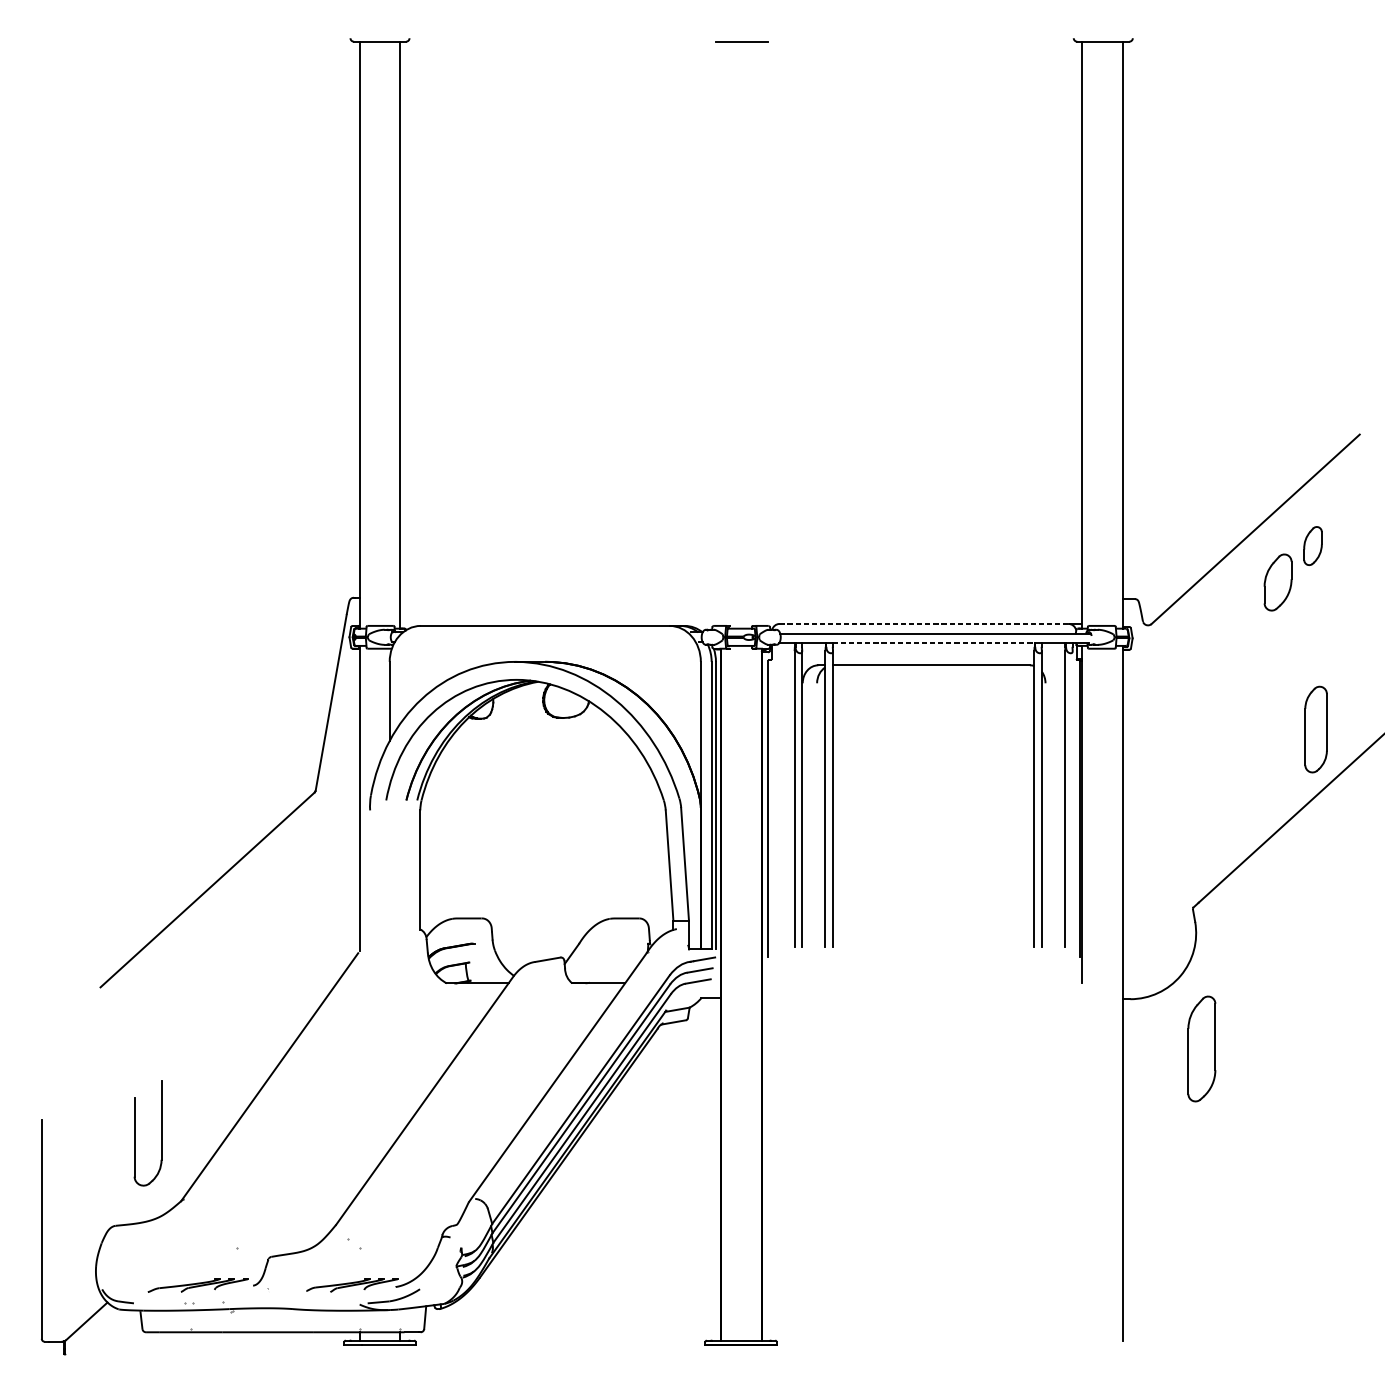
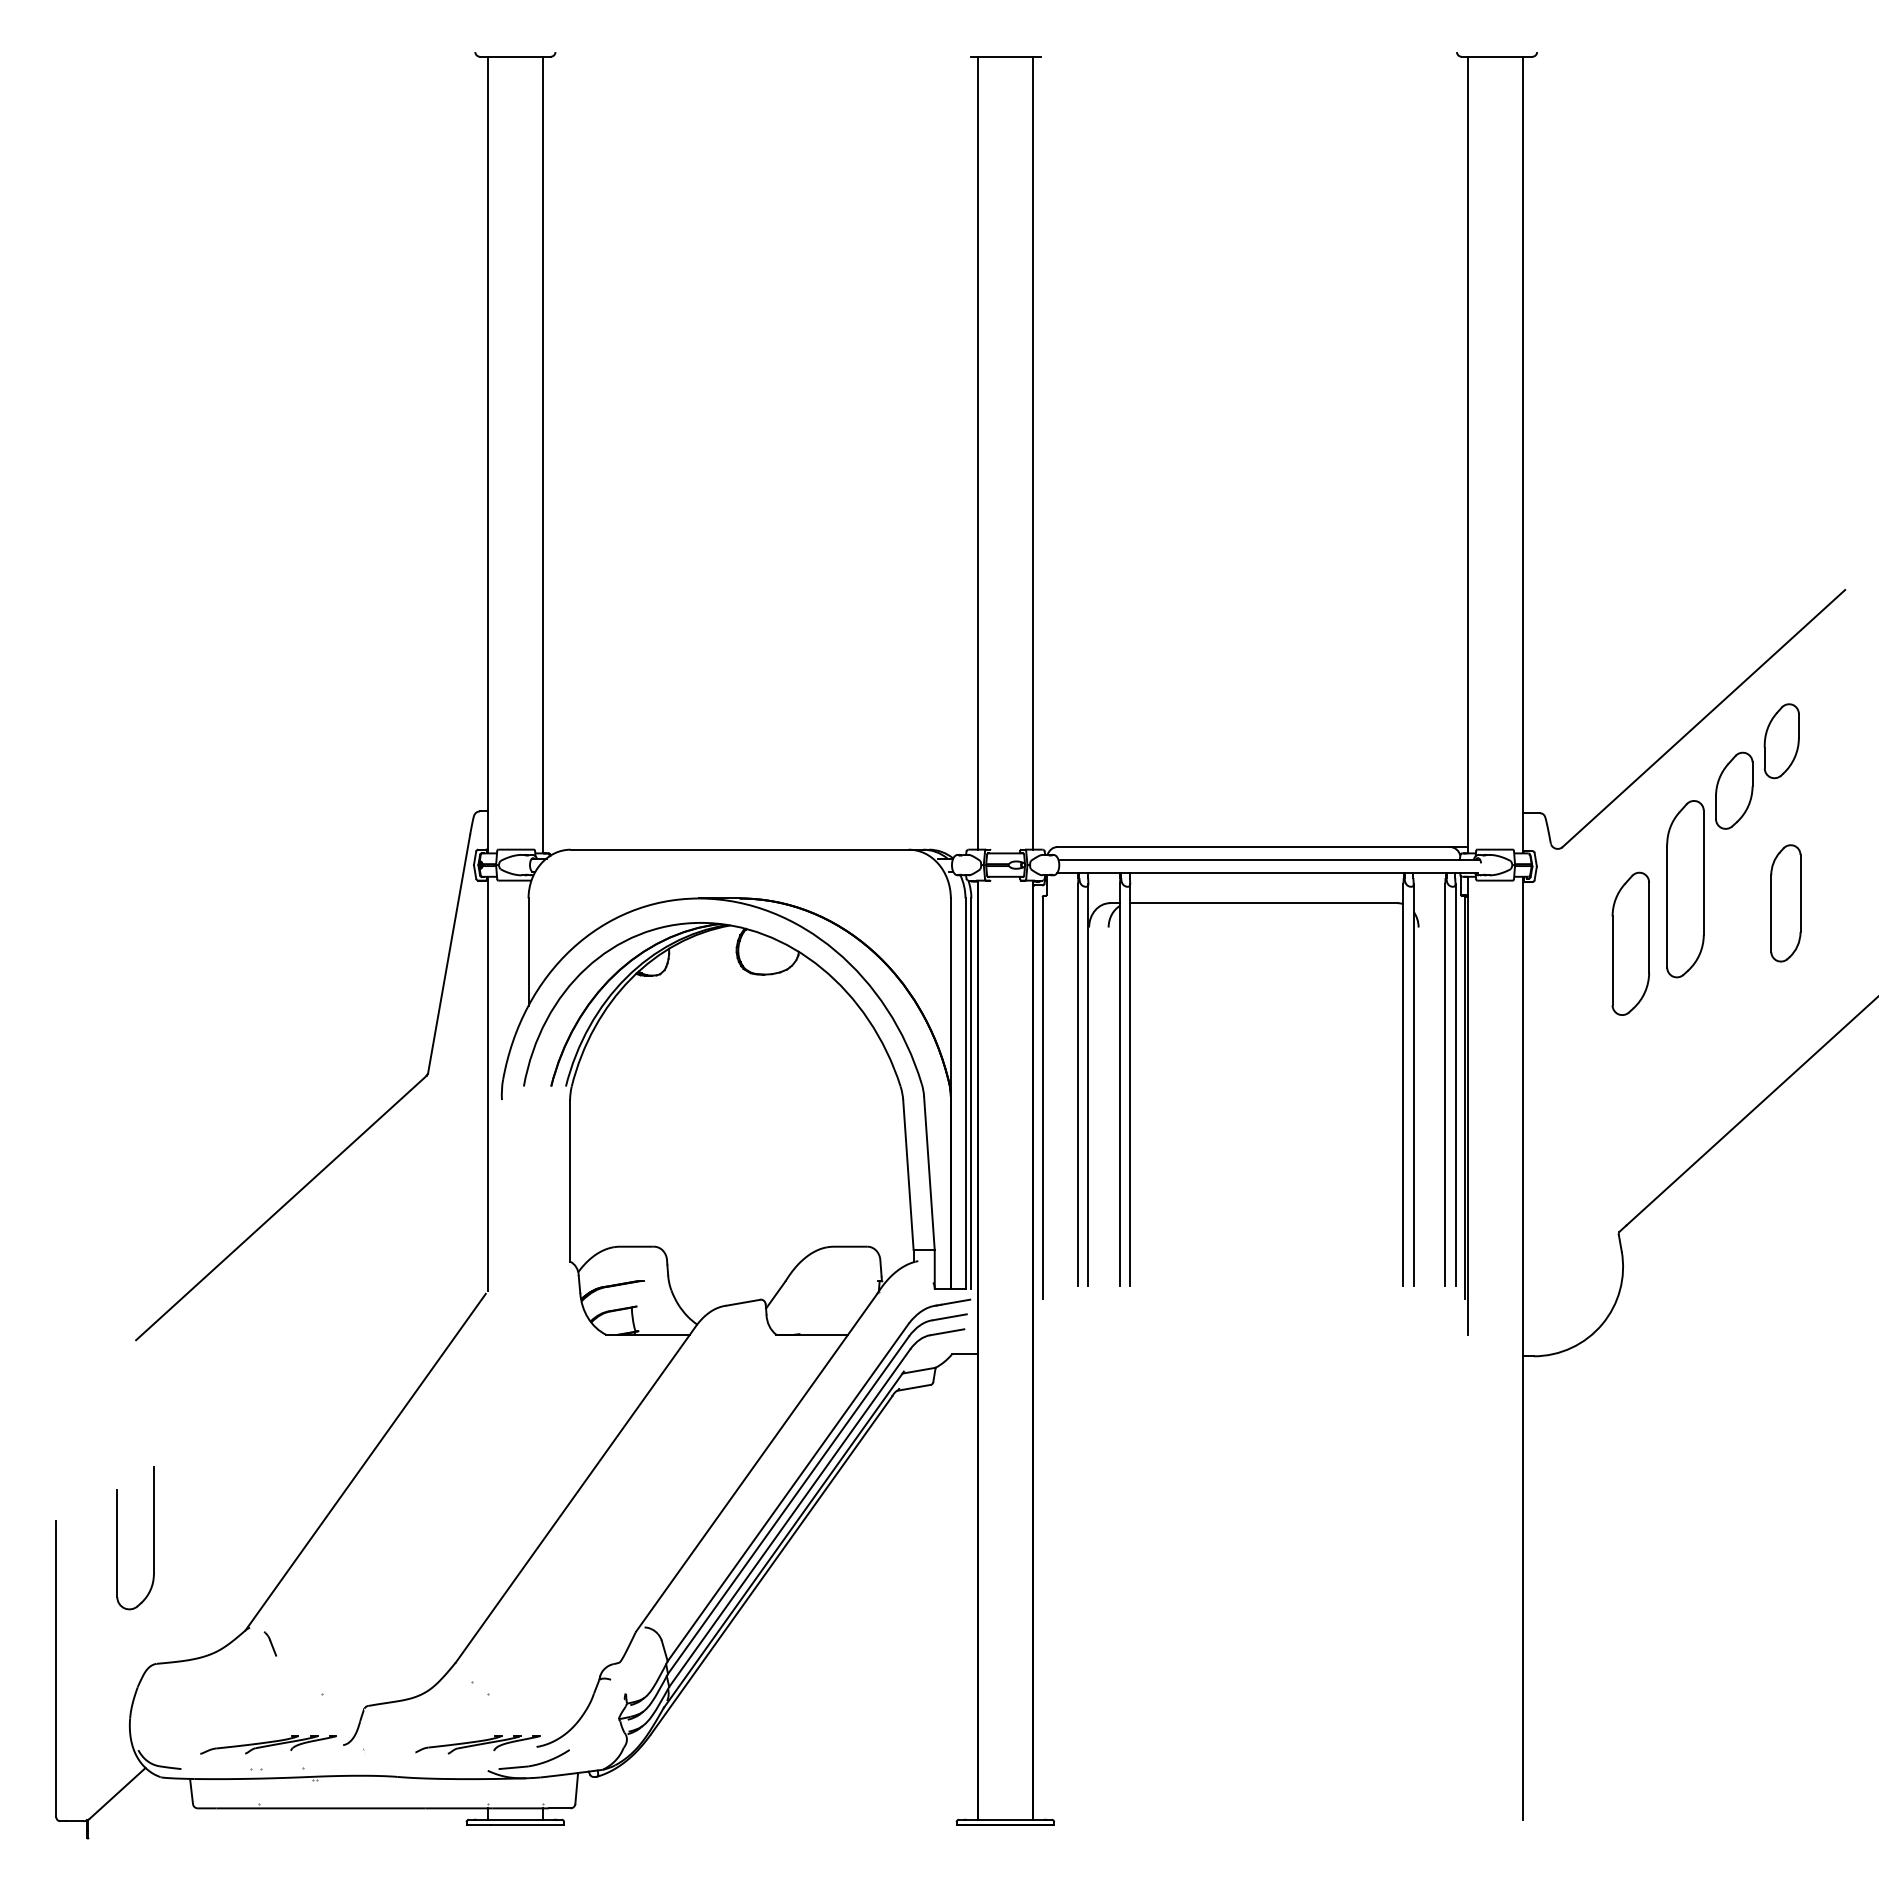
line: (720, 333) -> (977, 452), added
line: (761, 333) -> (1033, 452), added
part: (1312, 546) -> (1781, 741), size x1.43
line: (924, 624) -> (1254, 847), dashed -> solid
line: (934, 643) -> (1267, 873), dashed -> solid
part: (1242, 655) -> (1685, 889), added
part: (1315, 729) -> (1785, 903), moved
line: (1072, 798) -> (1455, 1084), added
part: (1201, 1048) -> (1630, 943), moved
part: (134, 1133) -> (117, 1538), moved
part: (199, 1210) -> (270, 1643), added

